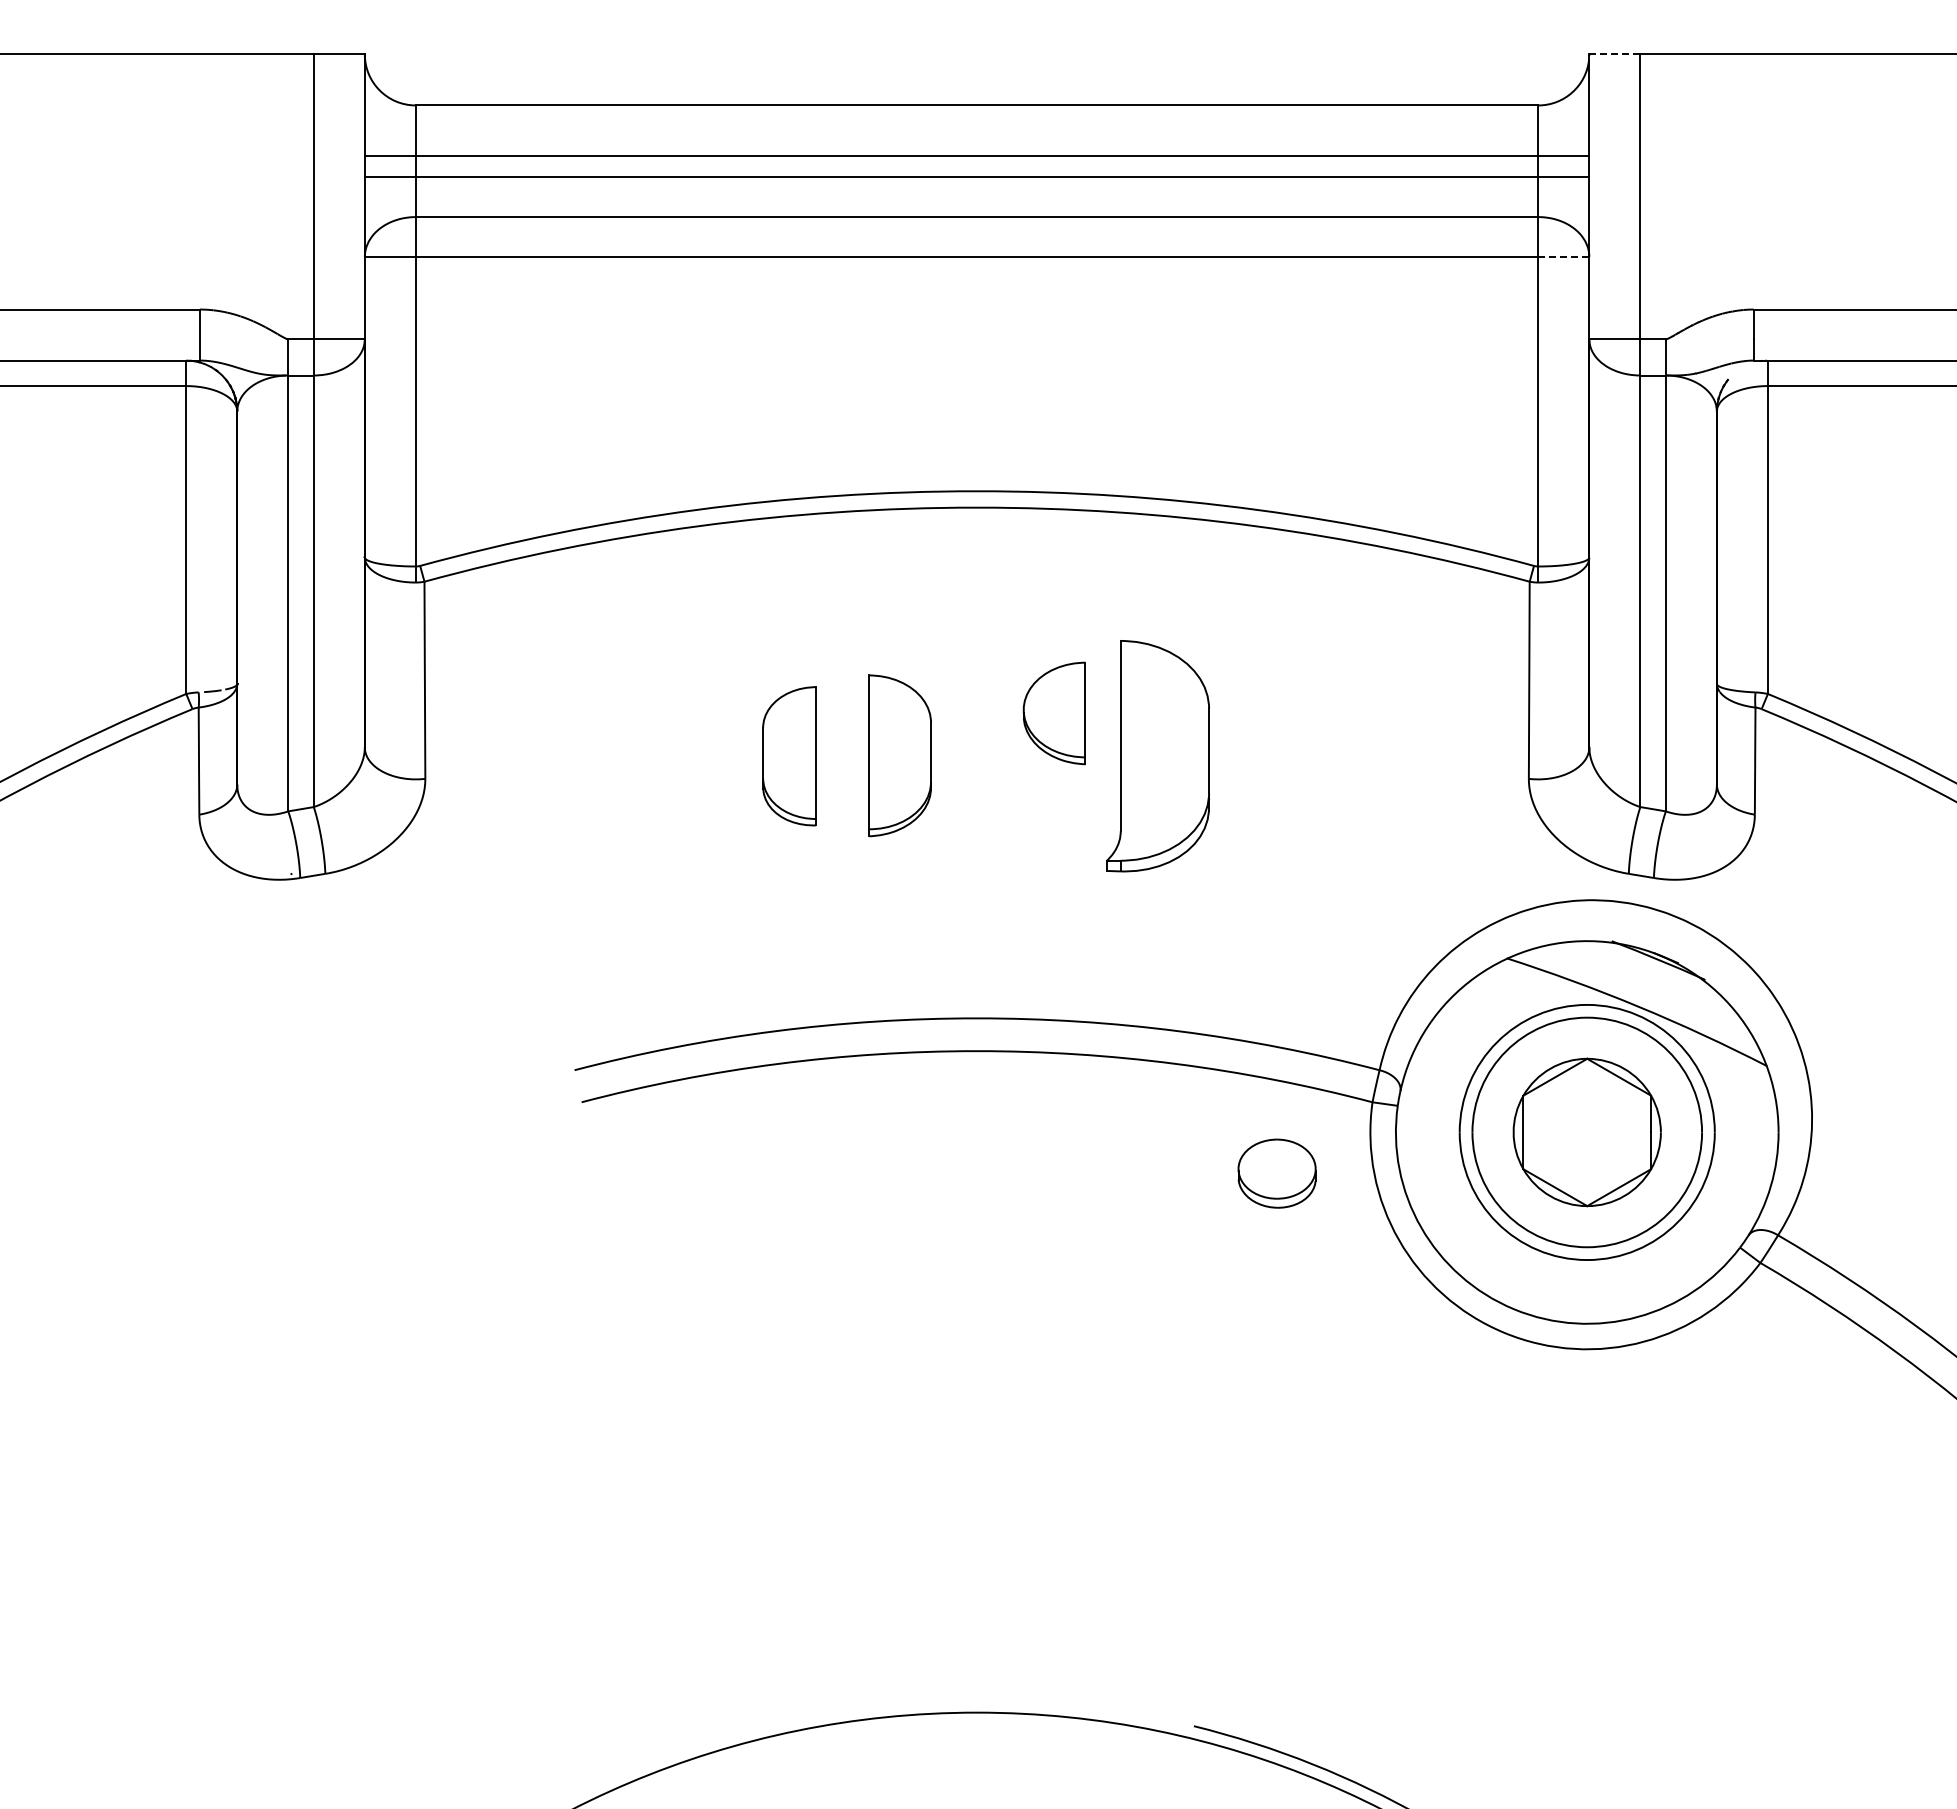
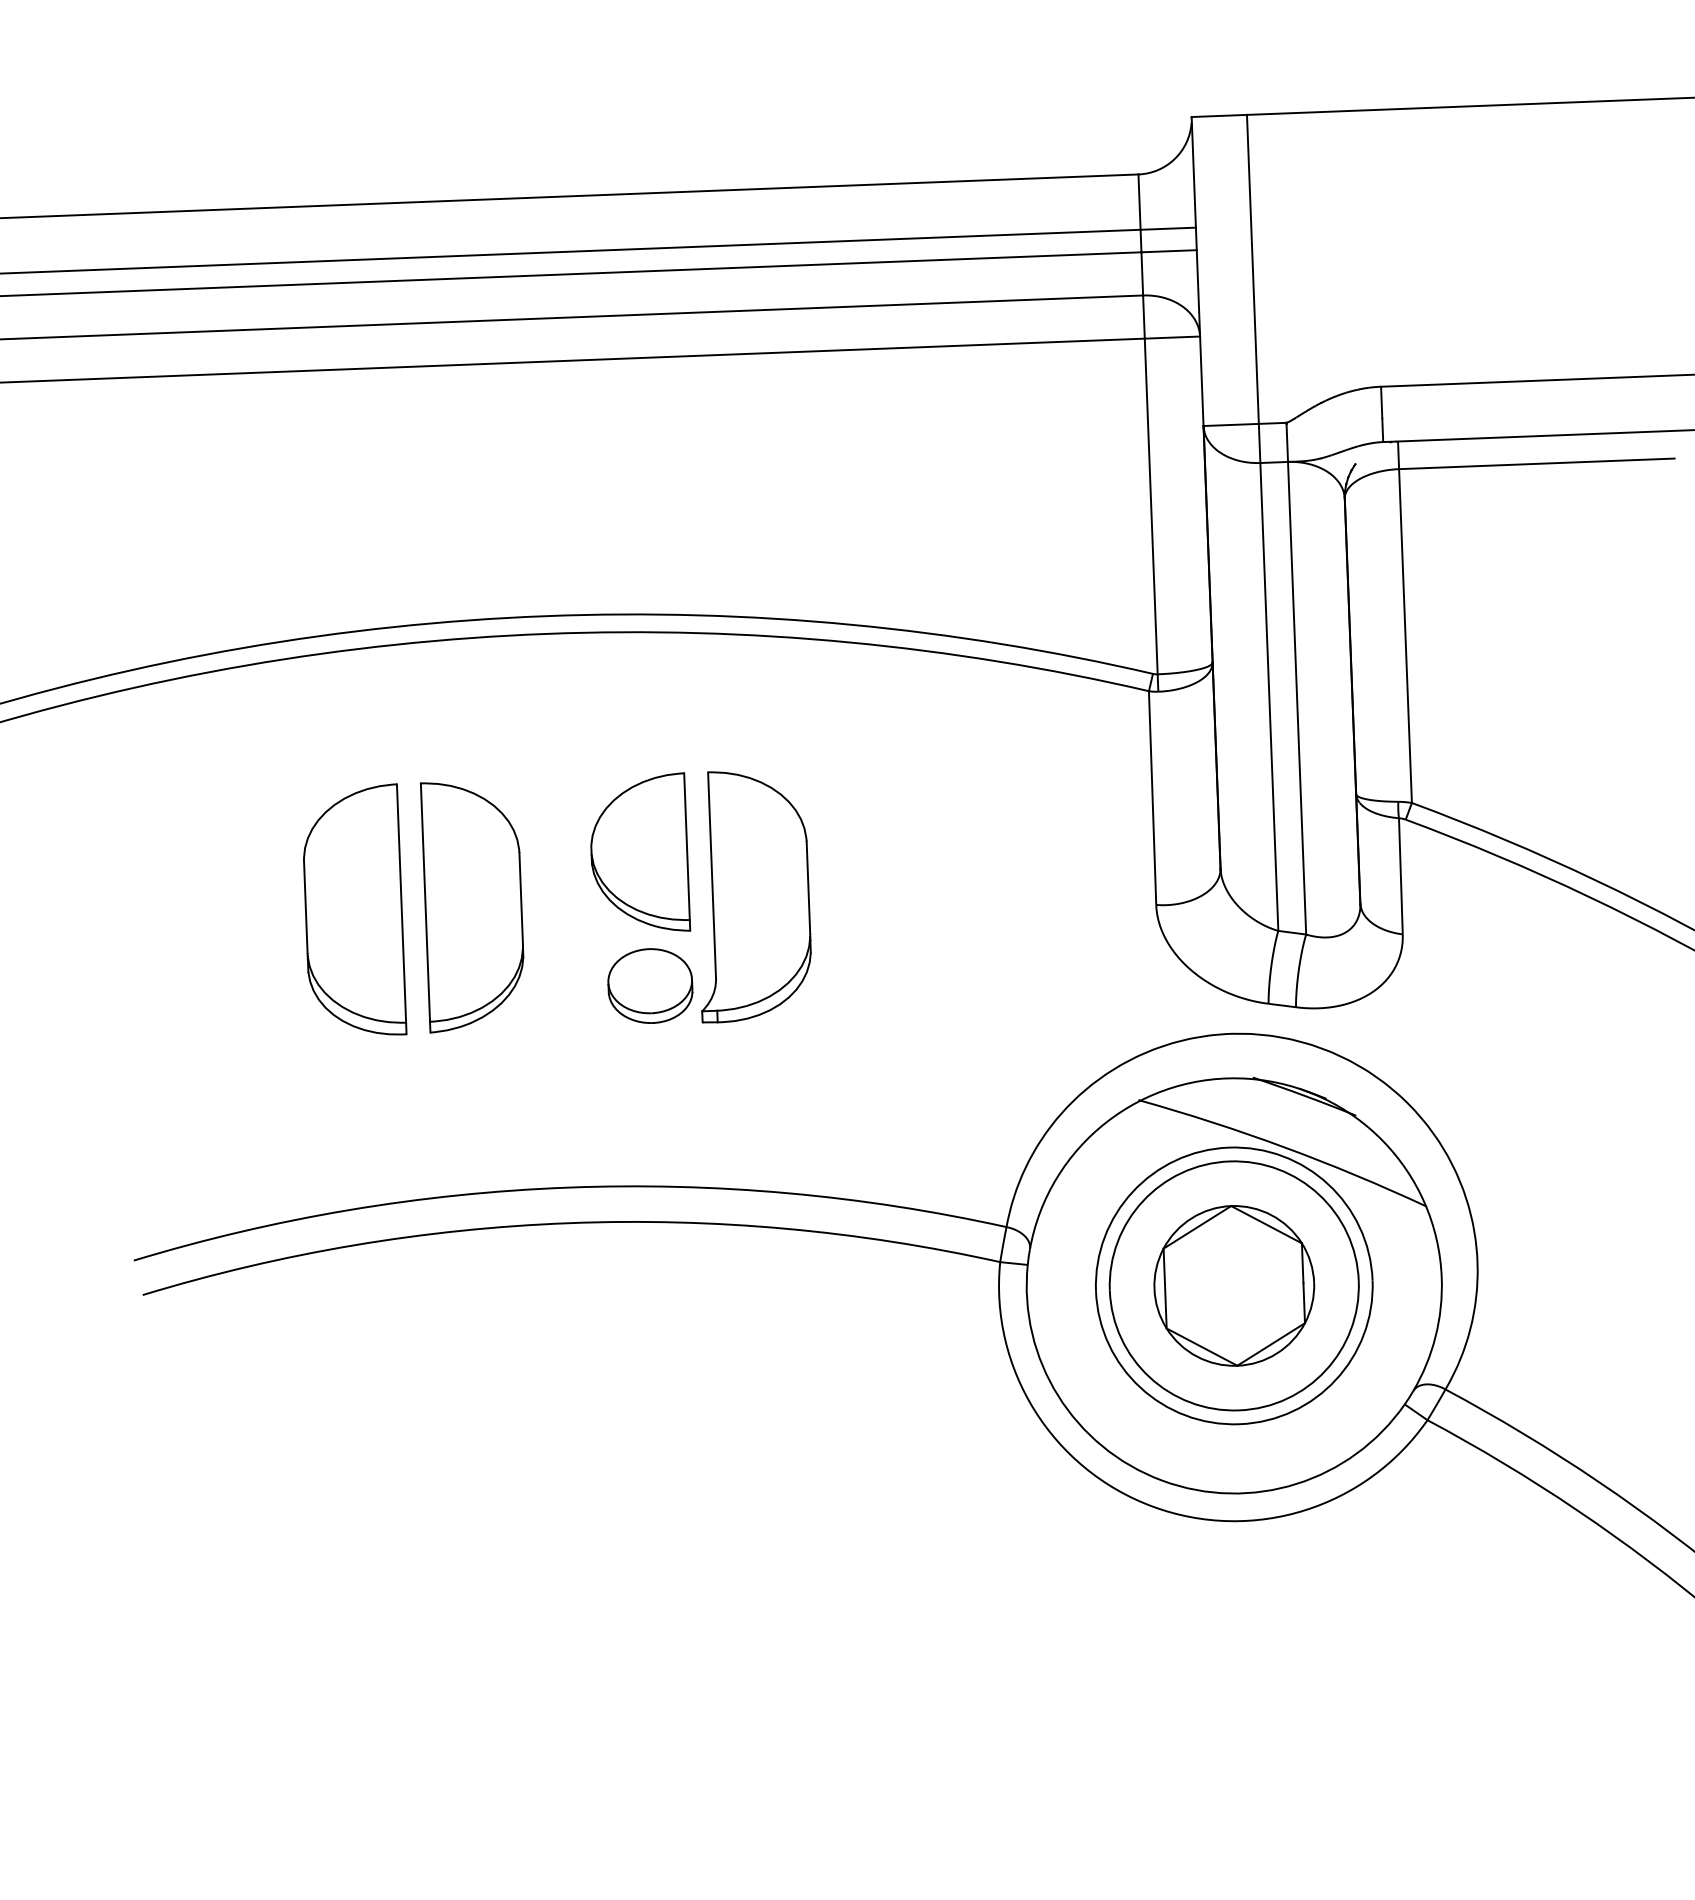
line: (1614, 54) -> (1218, 116), dashed -> solid
line: (1563, 256) -> (1172, 337), dashed -> solid
part: (1054, 713) -> (639, 853), size x1.43
part: (900, 755) -> (474, 905), size x1.43
part: (789, 756) -> (353, 911), size x1.67
part: (1276, 1173) -> (649, 985), moved

